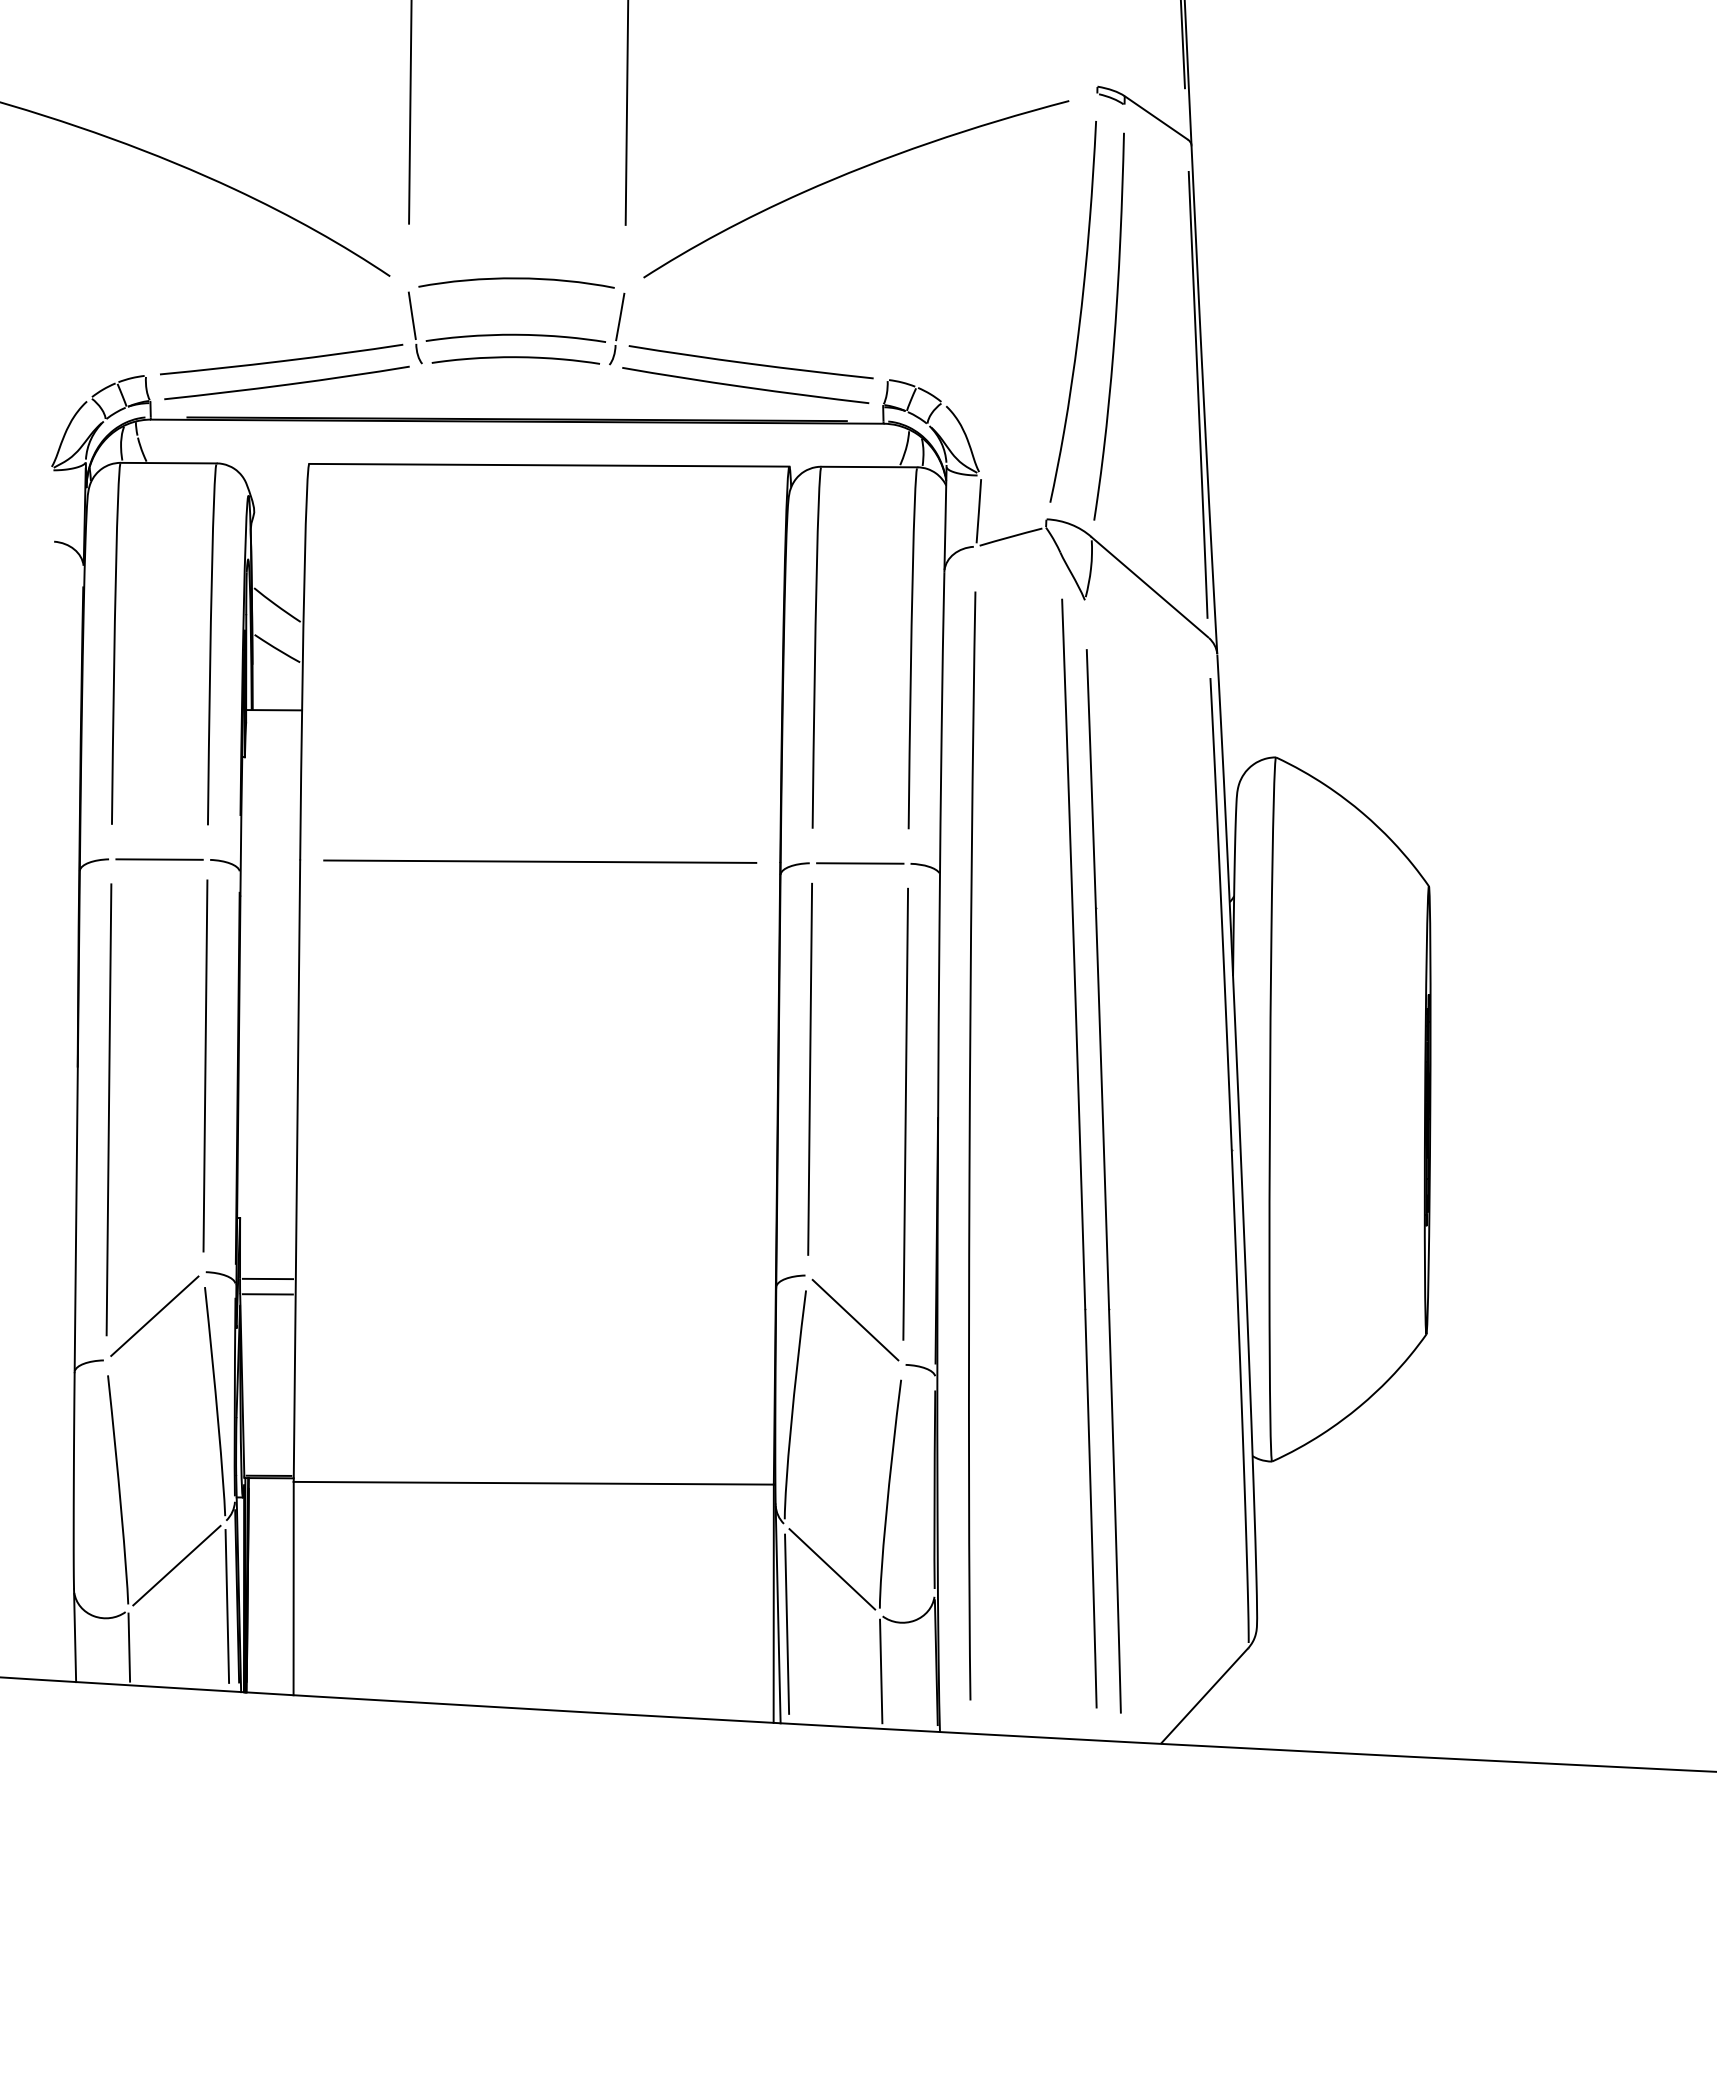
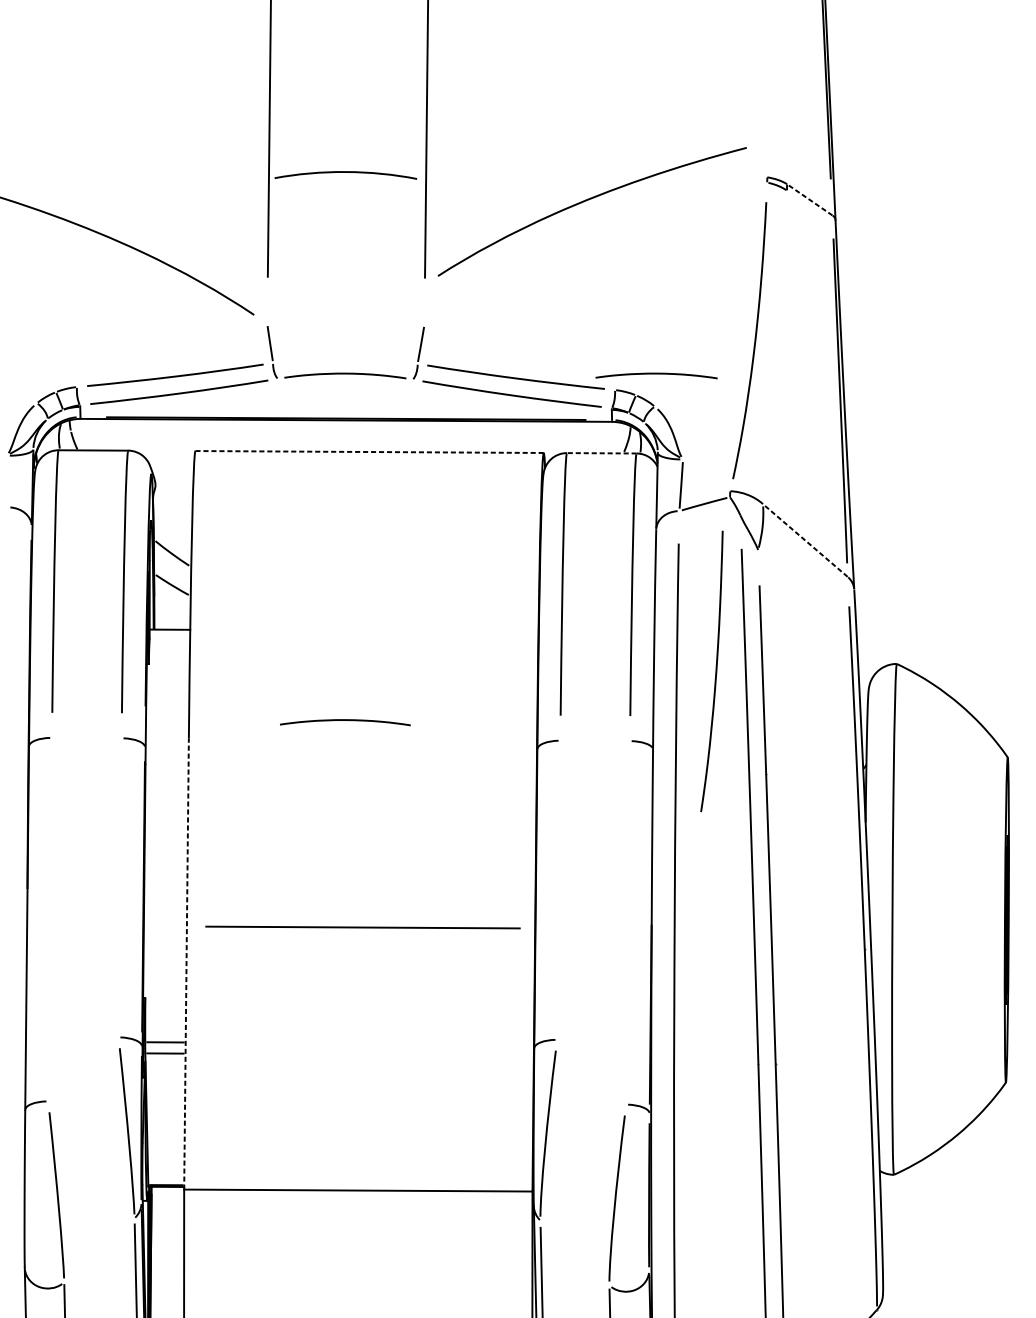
line: (1156, 117) -> (810, 199), solid -> dashed
curve: (848, 174) -> (586, 201), moved
curve: (516, 279) -> (345, 172), moved
curve: (1114, 326) -> (715, 671), moved
curve: (515, 335) -> (345, 720), moved
curve: (944, 358) -> (656, 374), added
line: (549, 465) -> (369, 452), solid -> dashed
line: (868, 467) -> (601, 453), solid -> dashed
line: (1149, 587) -> (805, 540), solid -> dashed
line: (159, 859) -> (86, 738), removed
line: (540, 861) -> (363, 927), moved
line: (860, 863) -> (595, 740), removed
line: (205, 1065) -> (120, 887), removed
line: (810, 1068) -> (559, 889), removed
line: (108, 1109) -> (49, 919), removed
line: (905, 1113) -> (628, 922), removed
line: (296, 1171) -> (186, 964), solid -> dashed
line: (154, 1315) -> (83, 1068), removed
line: (855, 1319) -> (591, 1071), removed
line: (176, 1565) -> (99, 1250), removed
line: (832, 1569) -> (575, 1253), removed

